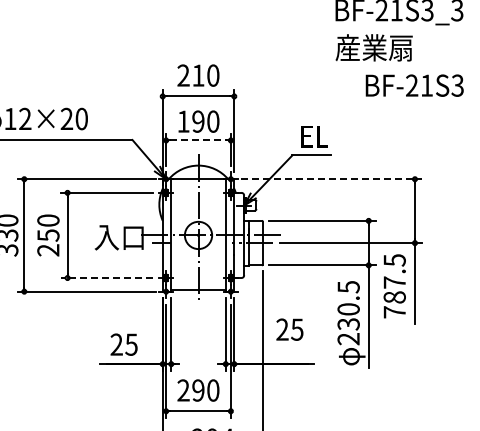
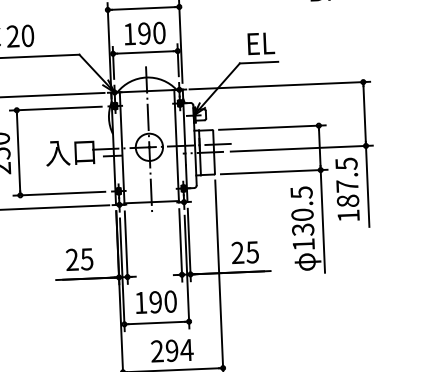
line: (199, 140) -> (146, 52), dashed -> solid
line: (331, 179) -> (279, 85), dashed -> solid
line: (106, 278) -> (59, 194), dashed -> solid
text: (394, 312) -> (348, 216), 787.5 -> 187.5
text: (289, 329) -> (244, 252), moved
text: (348, 339) -> (303, 245), 230.5 -> 130.5
text: (183, 390) -> (140, 302), 290 -> 190

